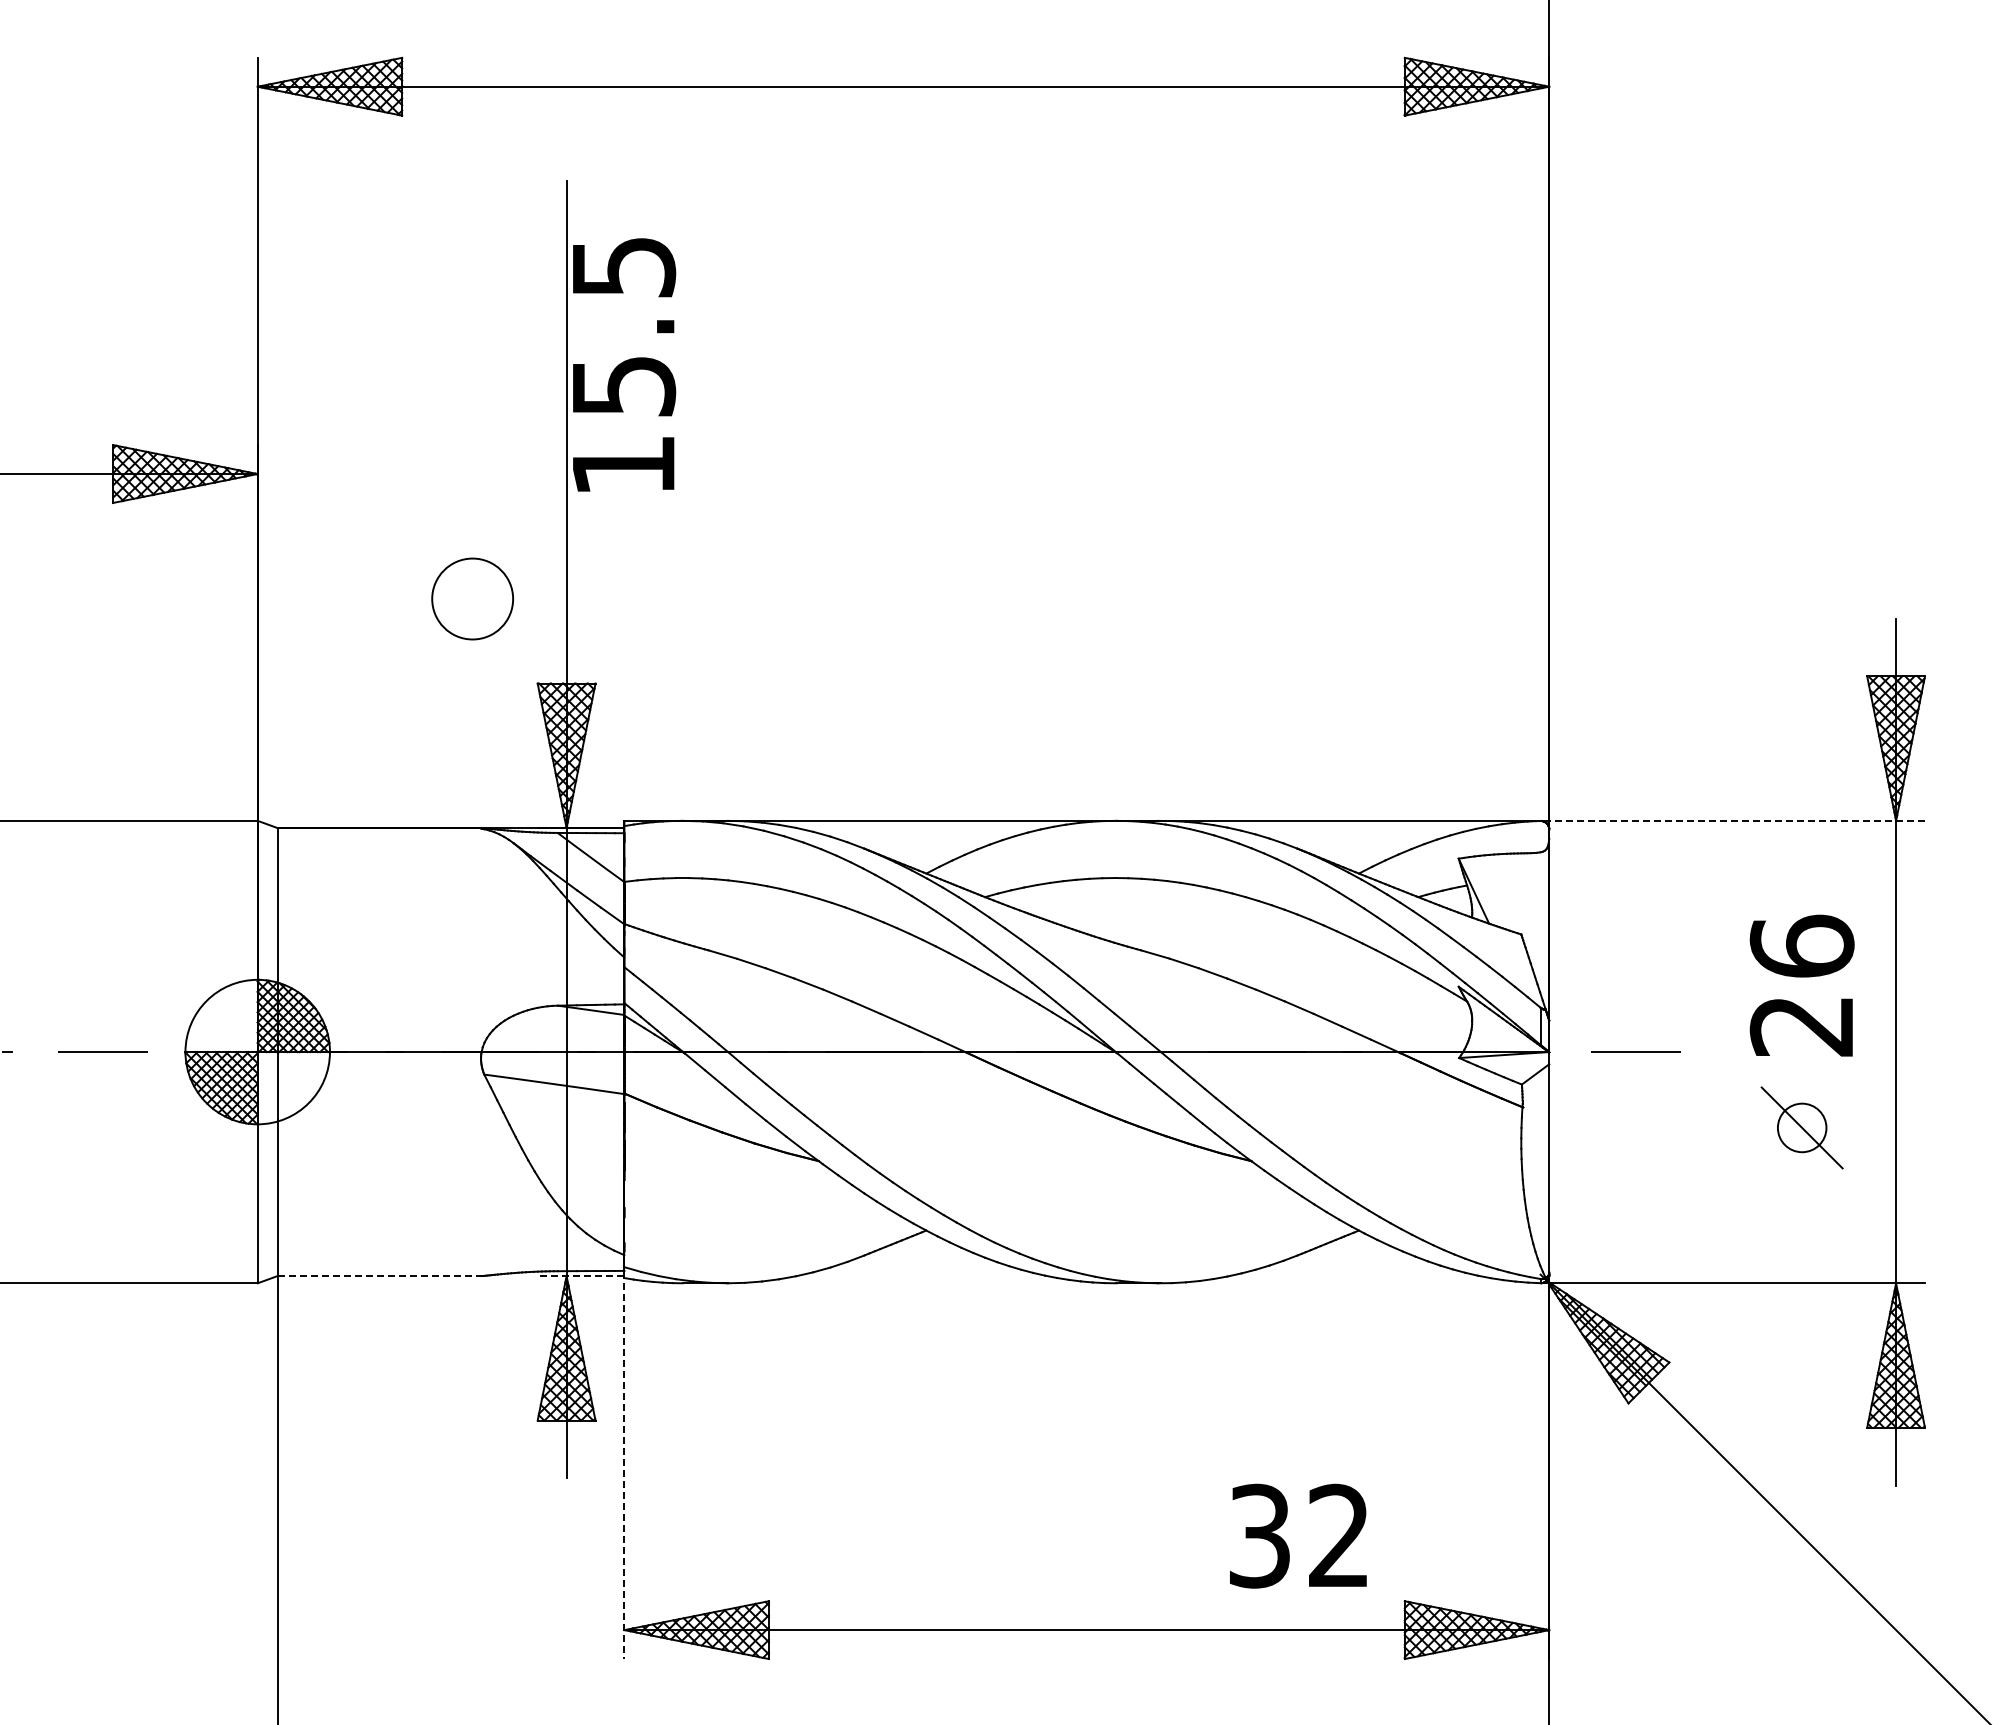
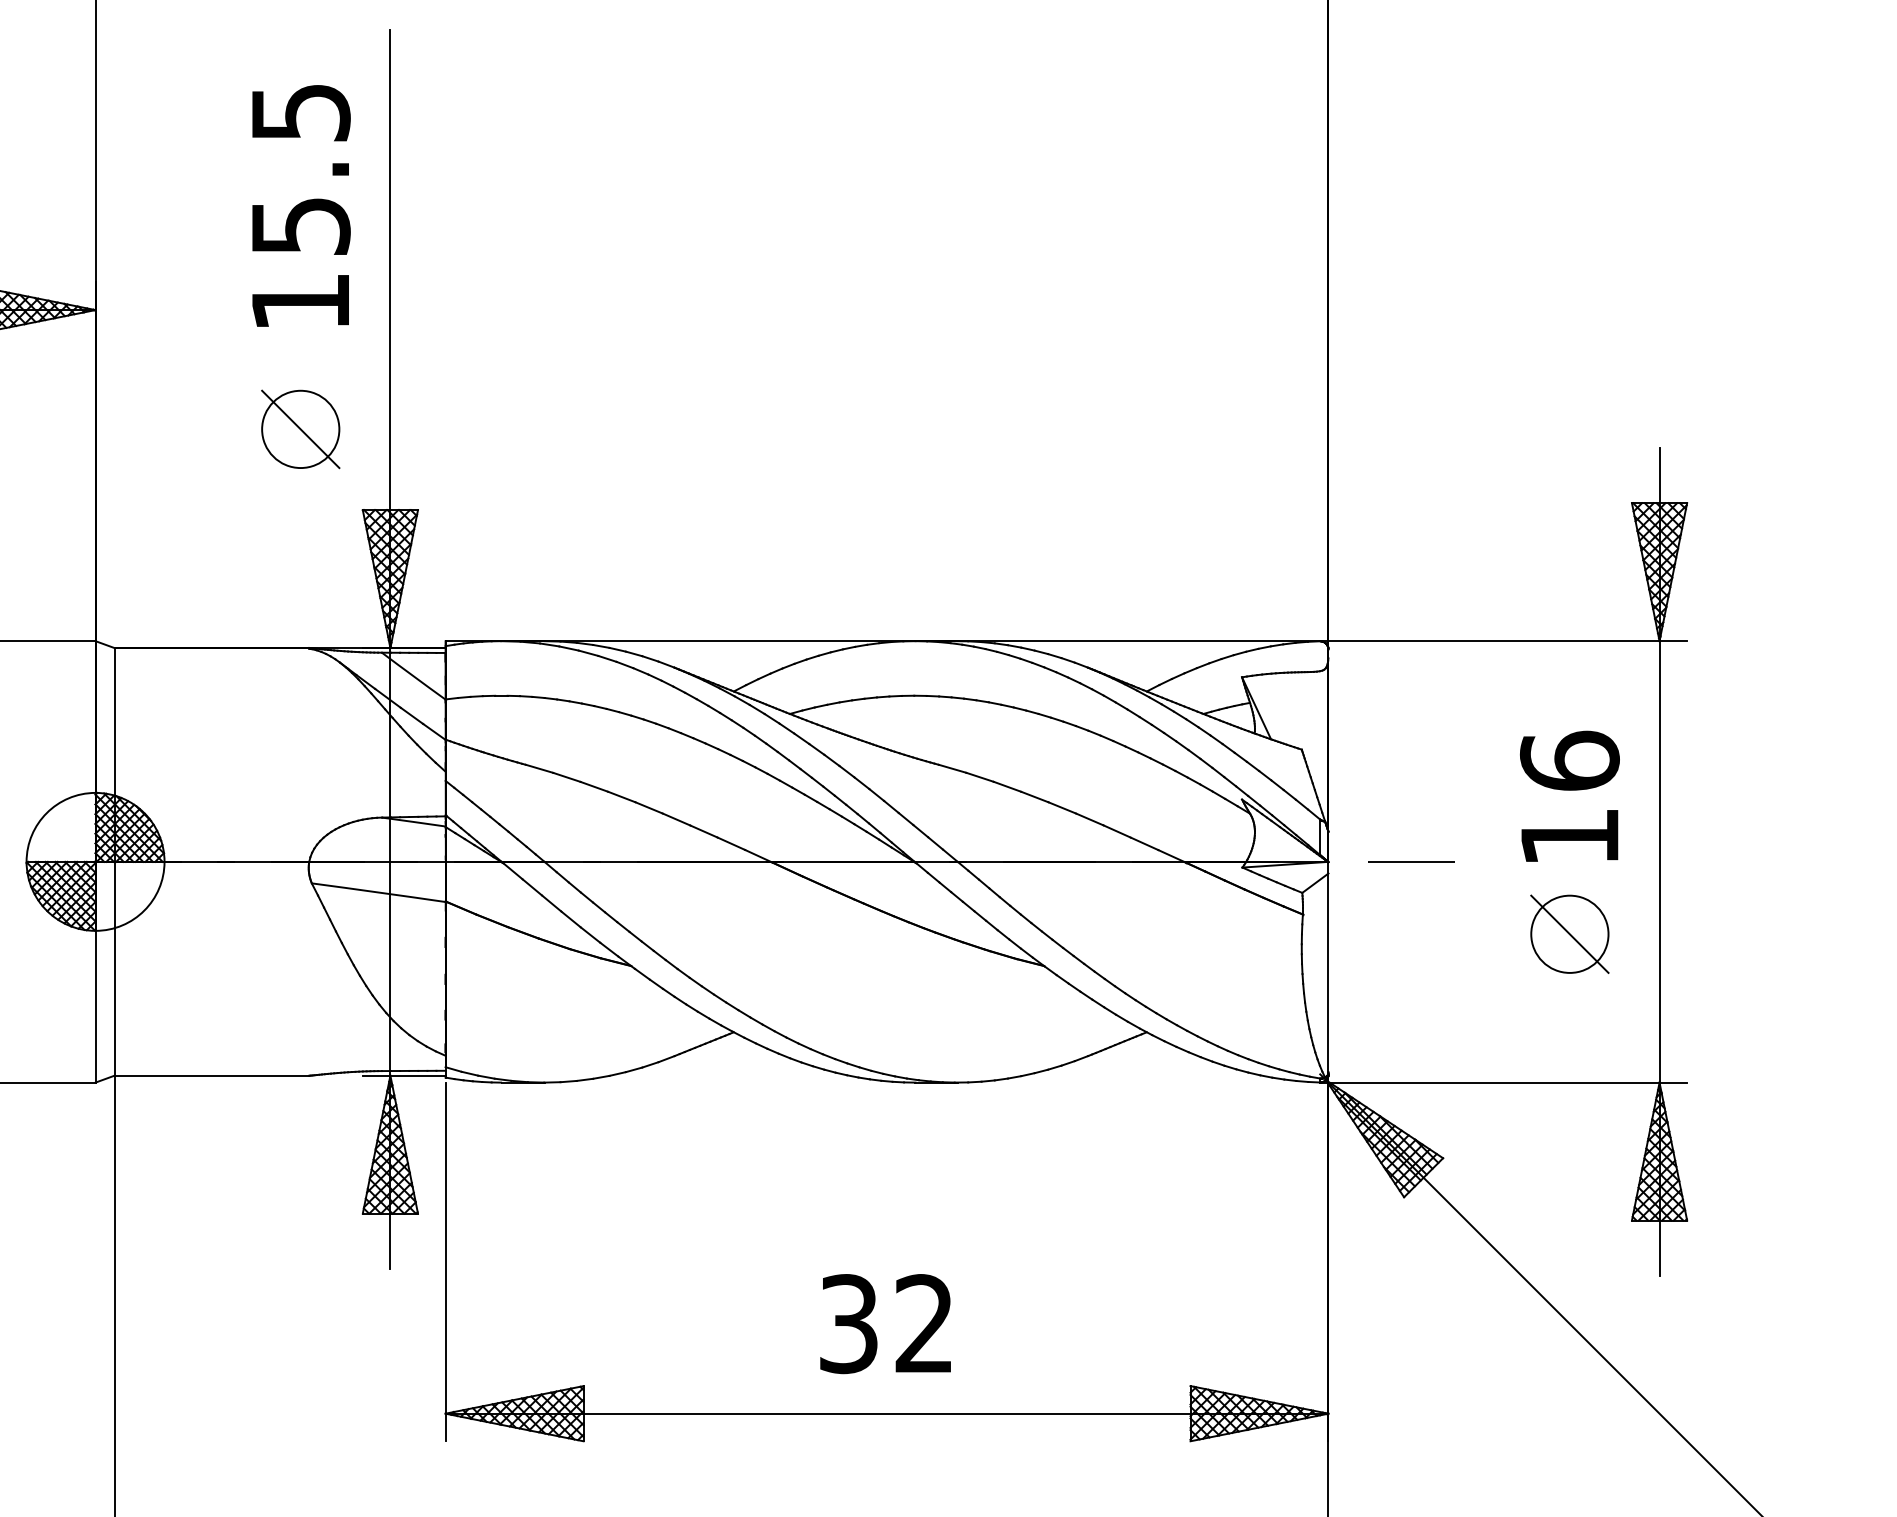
text: (624, 364) -> (301, 205), moved
line: (472, 598) -> (300, 428), added
line: (1732, 820) -> (1503, 640), dashed -> solid
text: (1800, 1026) -> (1568, 837), 26 -> 16
circle: (1801, 1127) -> (1569, 933), size x1.67
line: (380, 1276) -> (212, 1076), dashed -> solid
line: (580, 1276) -> (403, 1076), dashed -> solid
line: (624, 1471) -> (445, 1262), dashed -> solid
text: (1298, 1535) -> (885, 1323), moved

